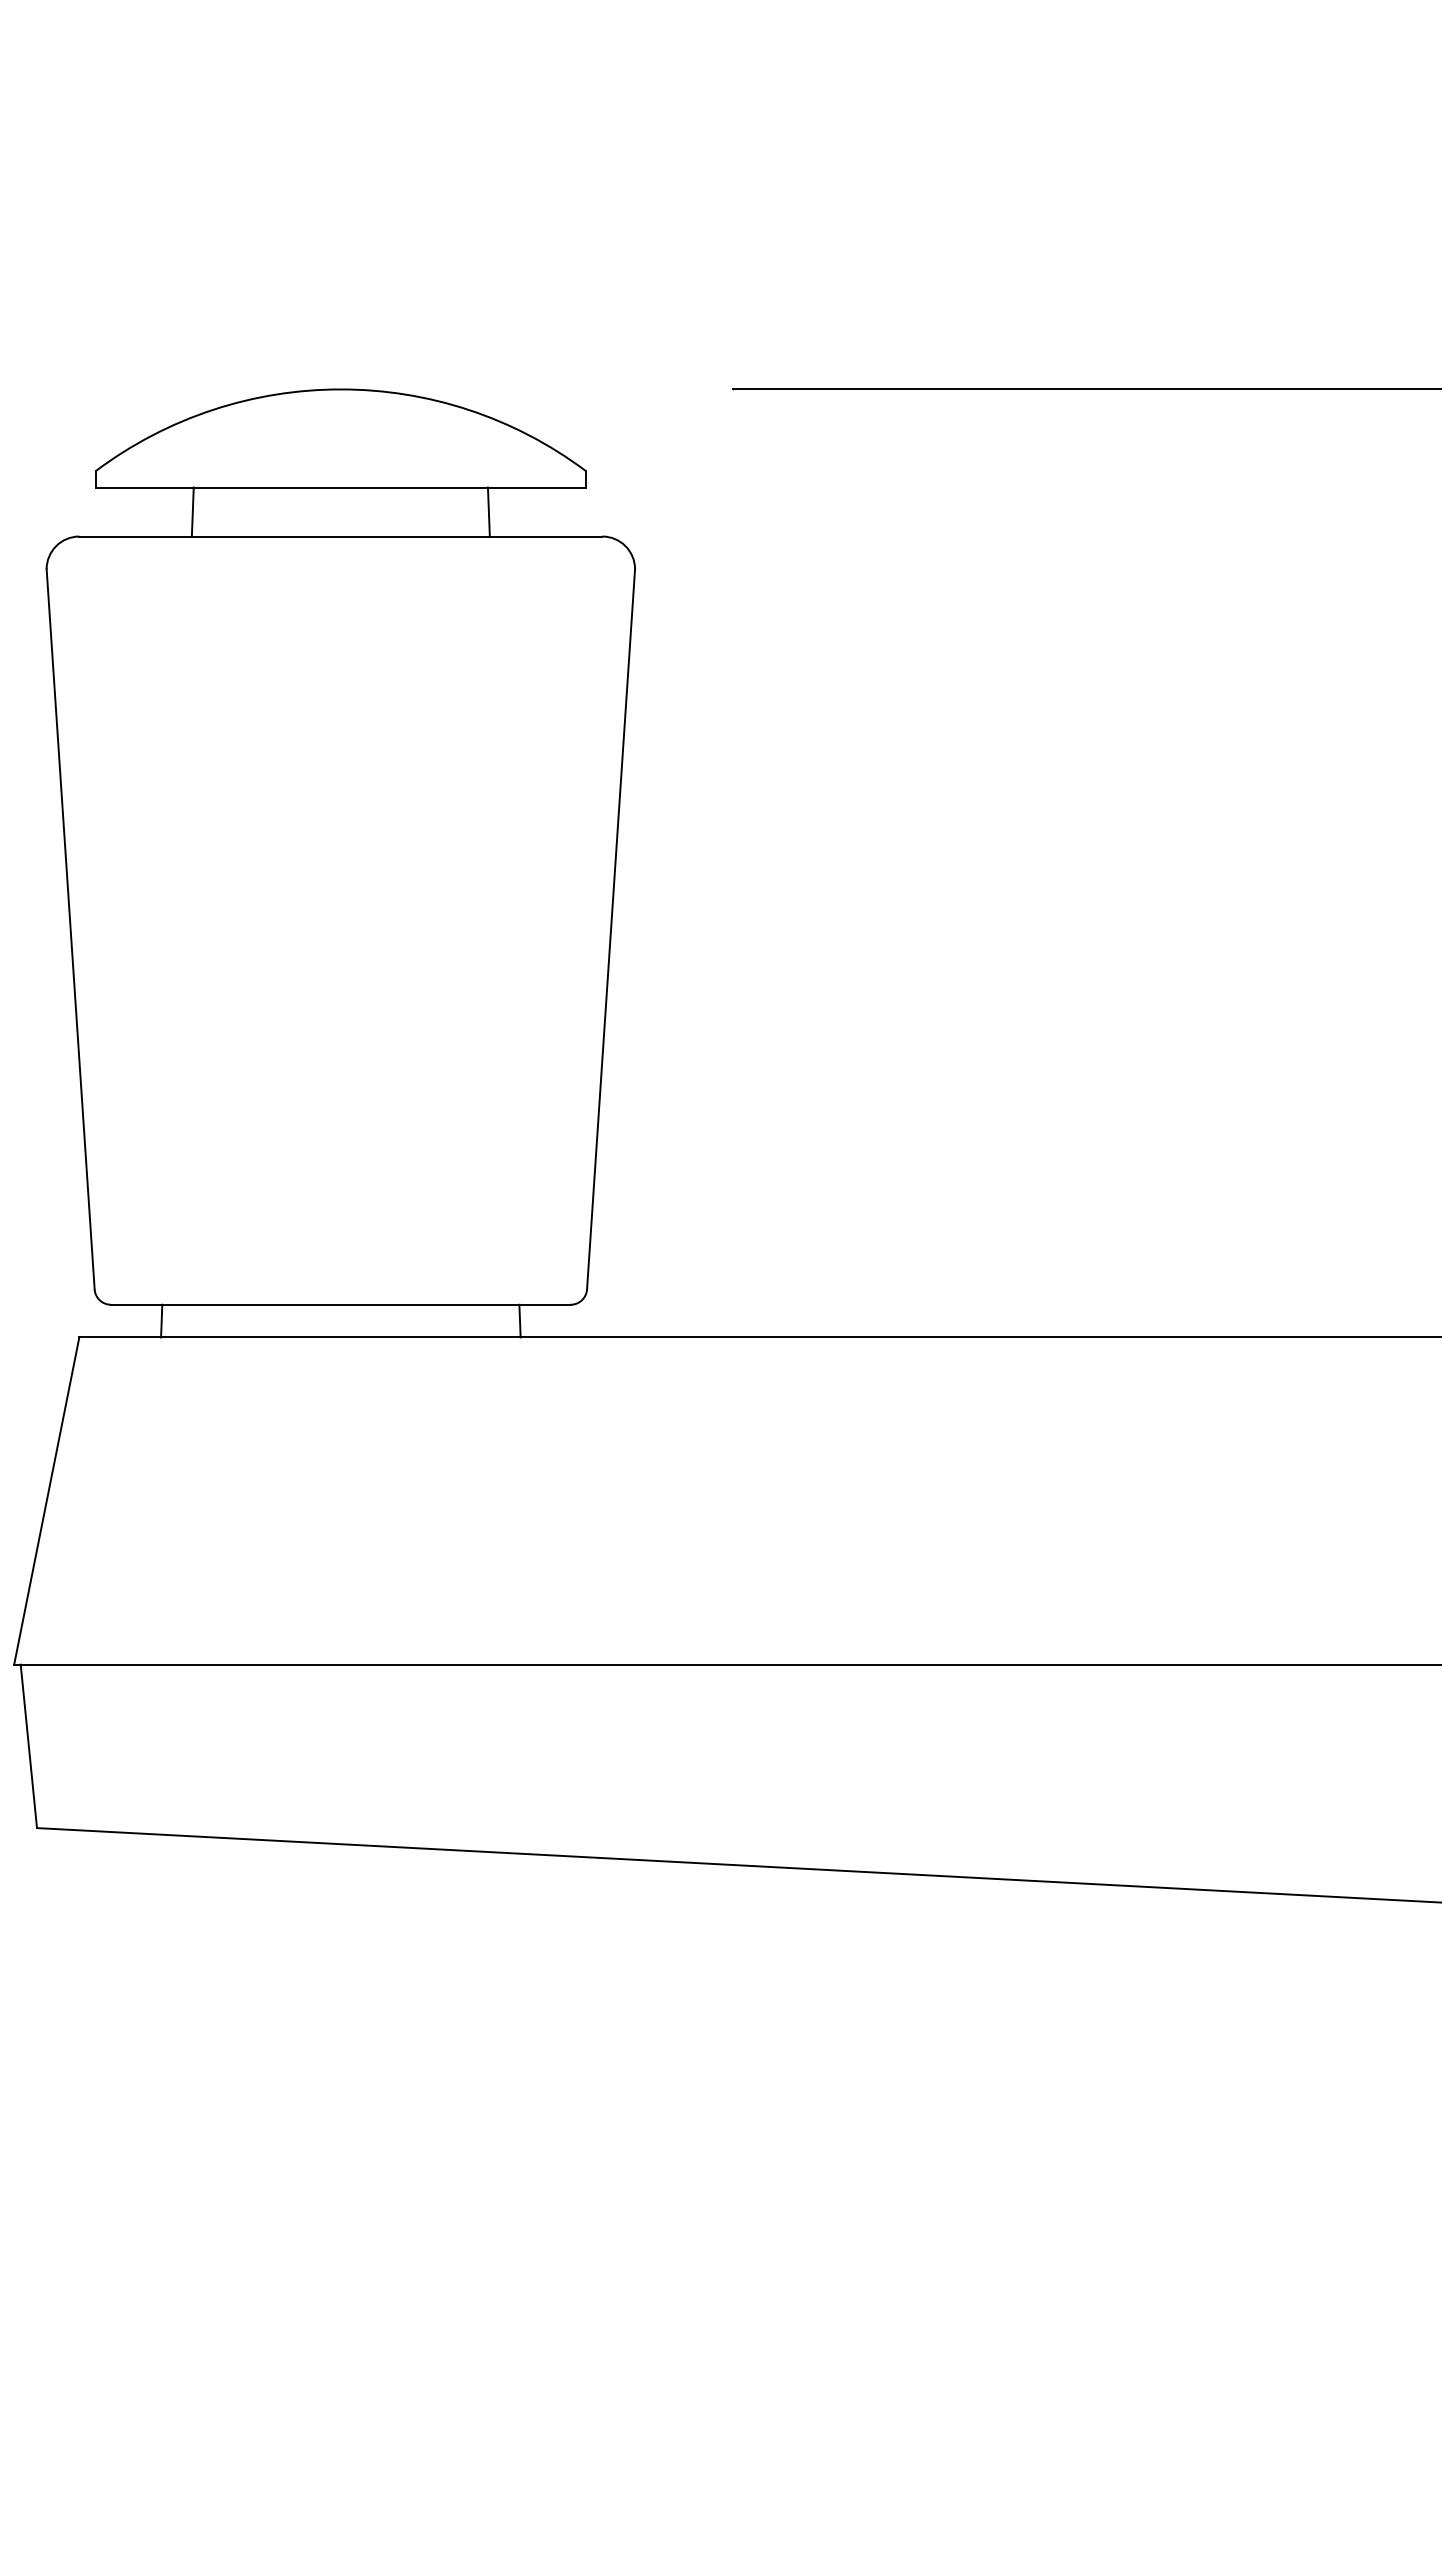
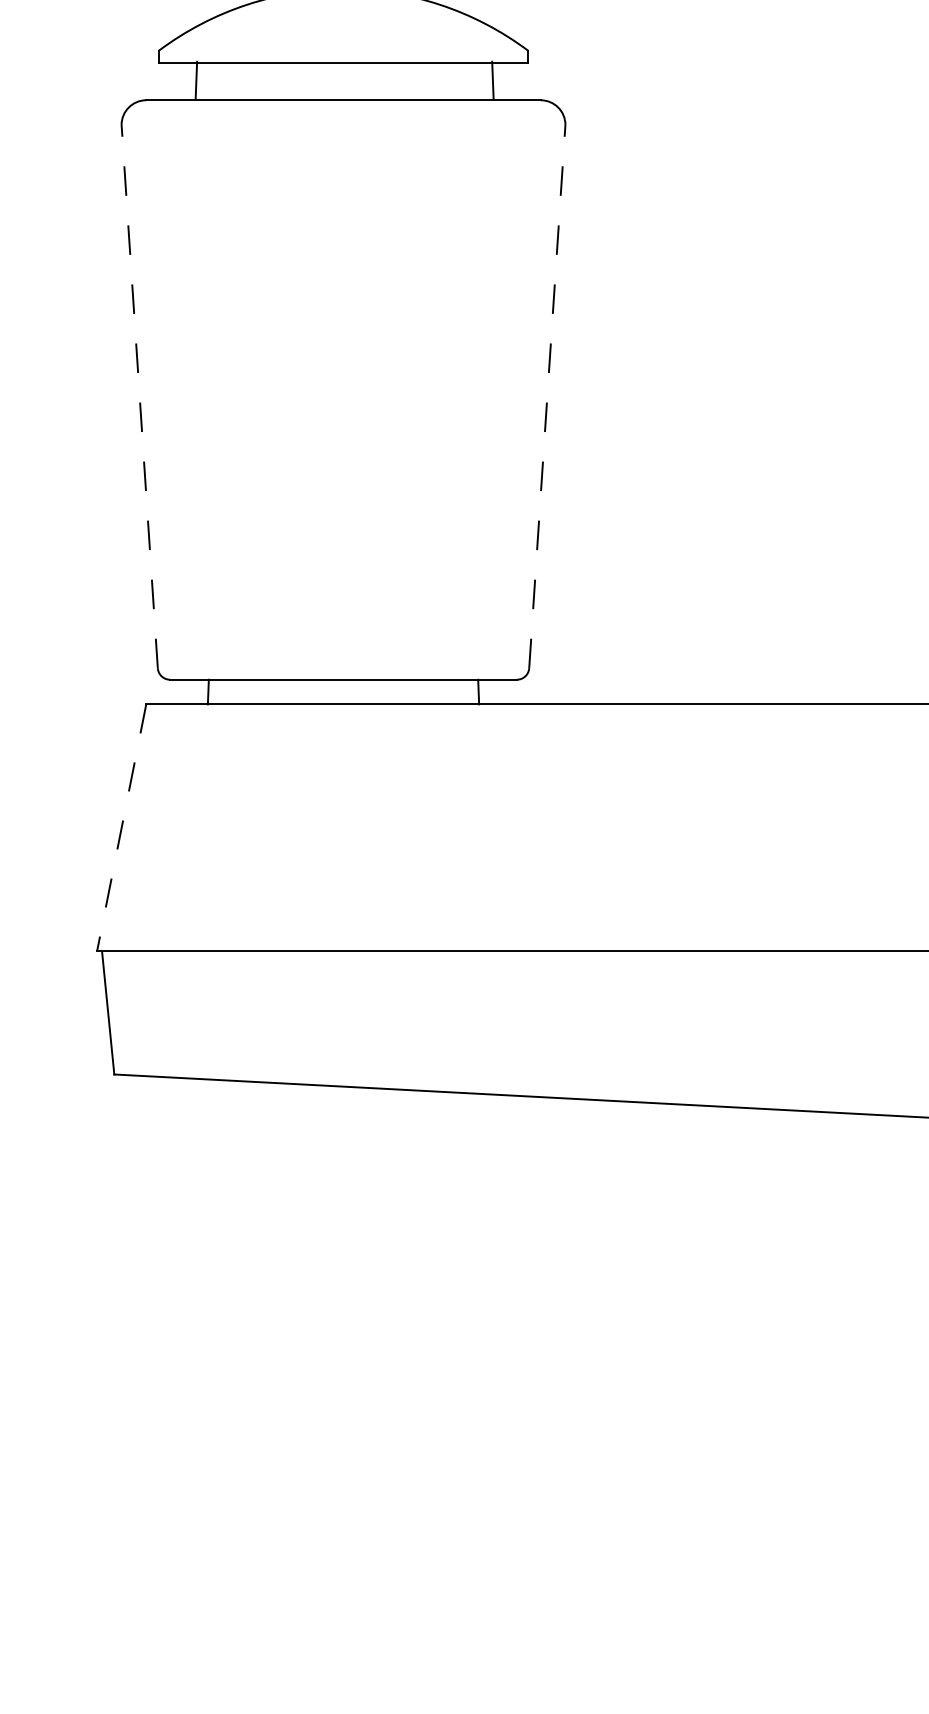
line: (192, 511) -> (196, 79), moved
line: (488, 511) -> (492, 79), moved
line: (70, 929) -> (139, 396), solid -> dashed
line: (611, 929) -> (547, 396), solid -> dashed
line: (46, 1501) -> (121, 828), solid -> dashed

